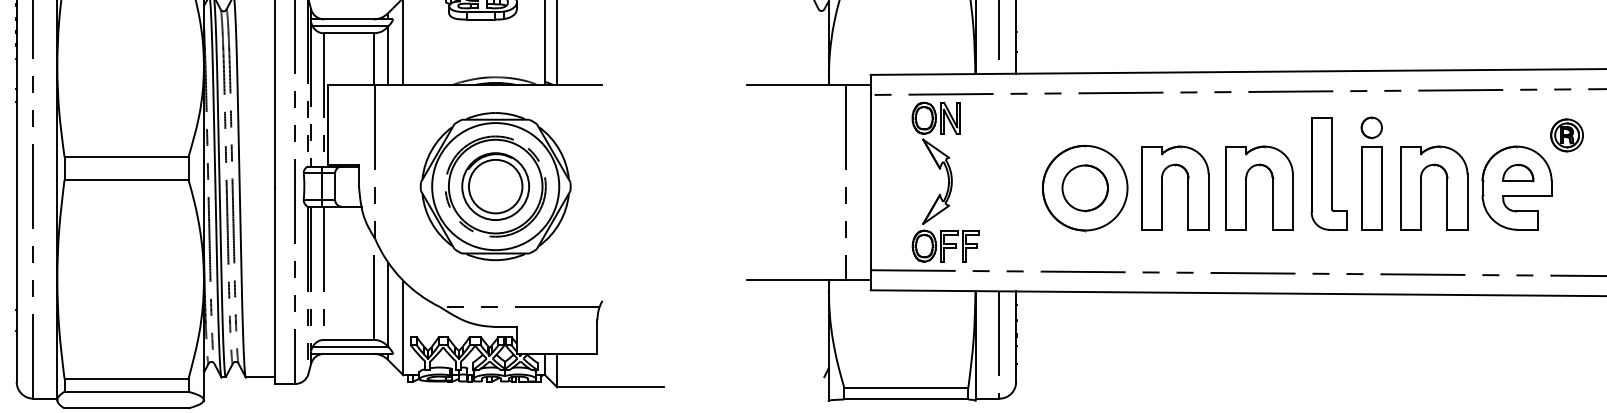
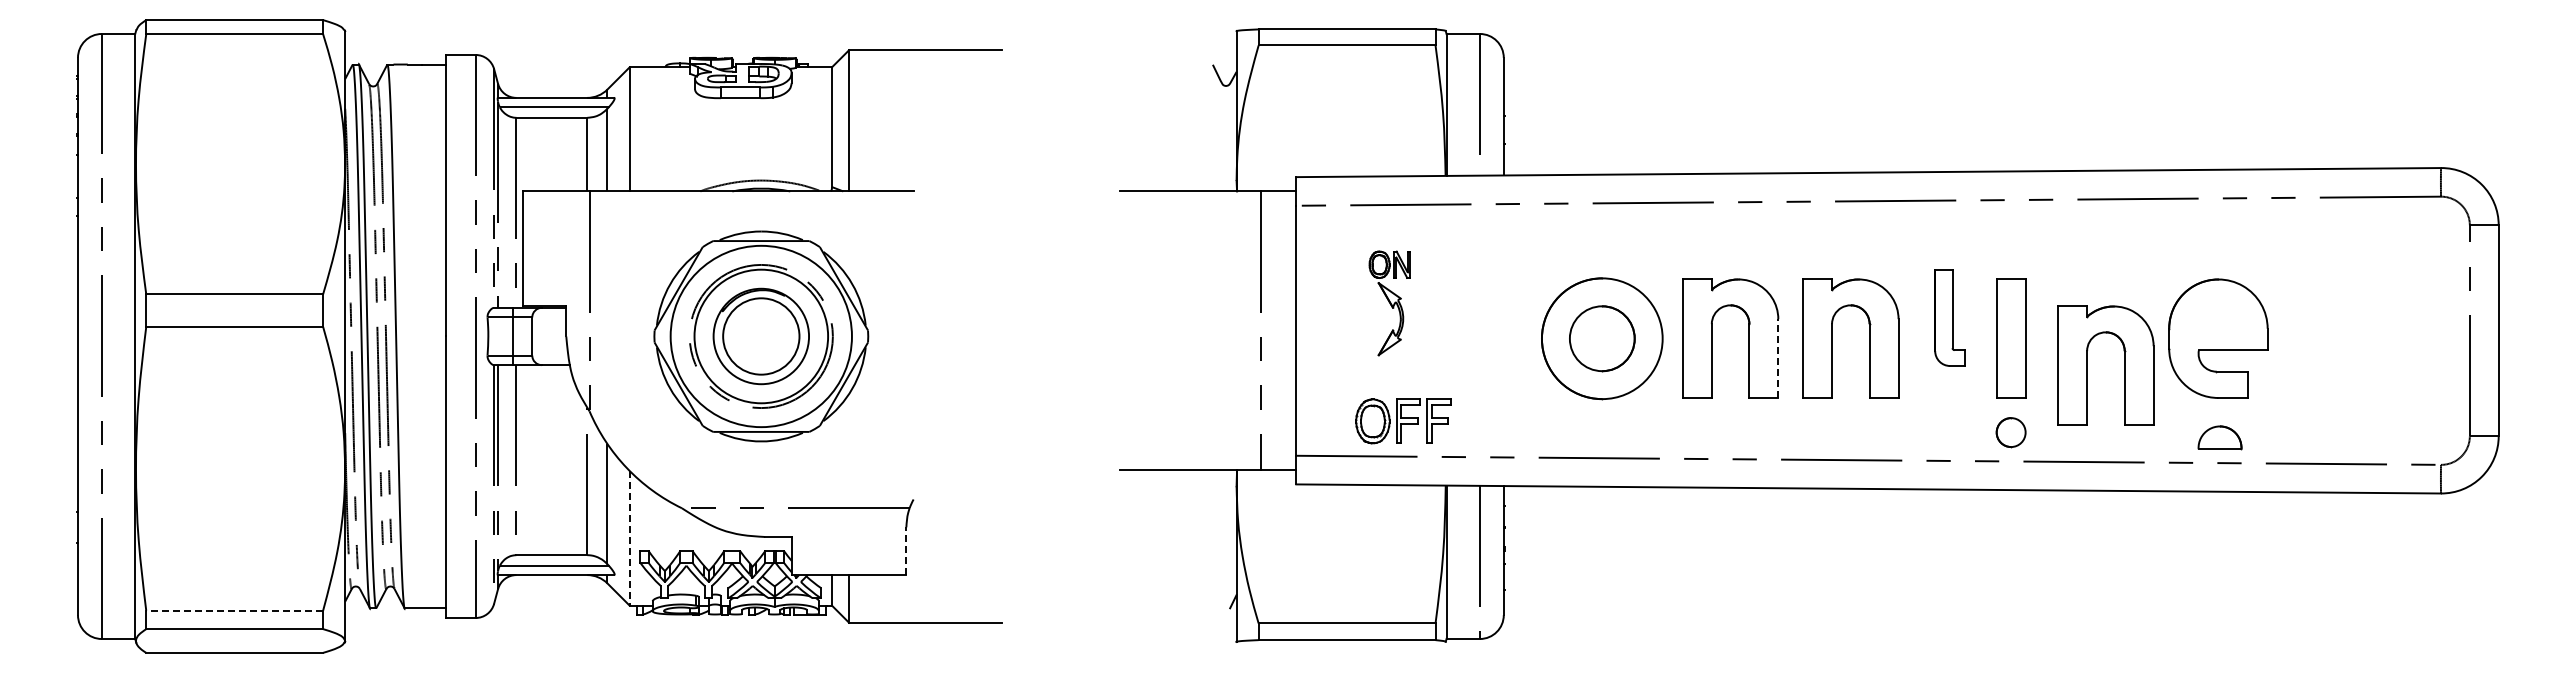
part: (1371, 127) -> (2010, 432), moved
part: (1566, 135) -> (2289, 263), removed
part: (936, 163) -> (1389, 303), size x0.6
part: (1517, 172) -> (2219, 437), moved
part: (1328, 173) -> (1949, 317), size x0.6
part: (1421, 188) -> (2087, 365), moved
line: (1208, 202) -> (1778, 358), solid -> dashed
line: (403, 328) -> (629, 538), solid -> dashed
line: (597, 337) -> (906, 551), solid -> dashed
line: (126, 378) -> (234, 610), solid -> dashed

